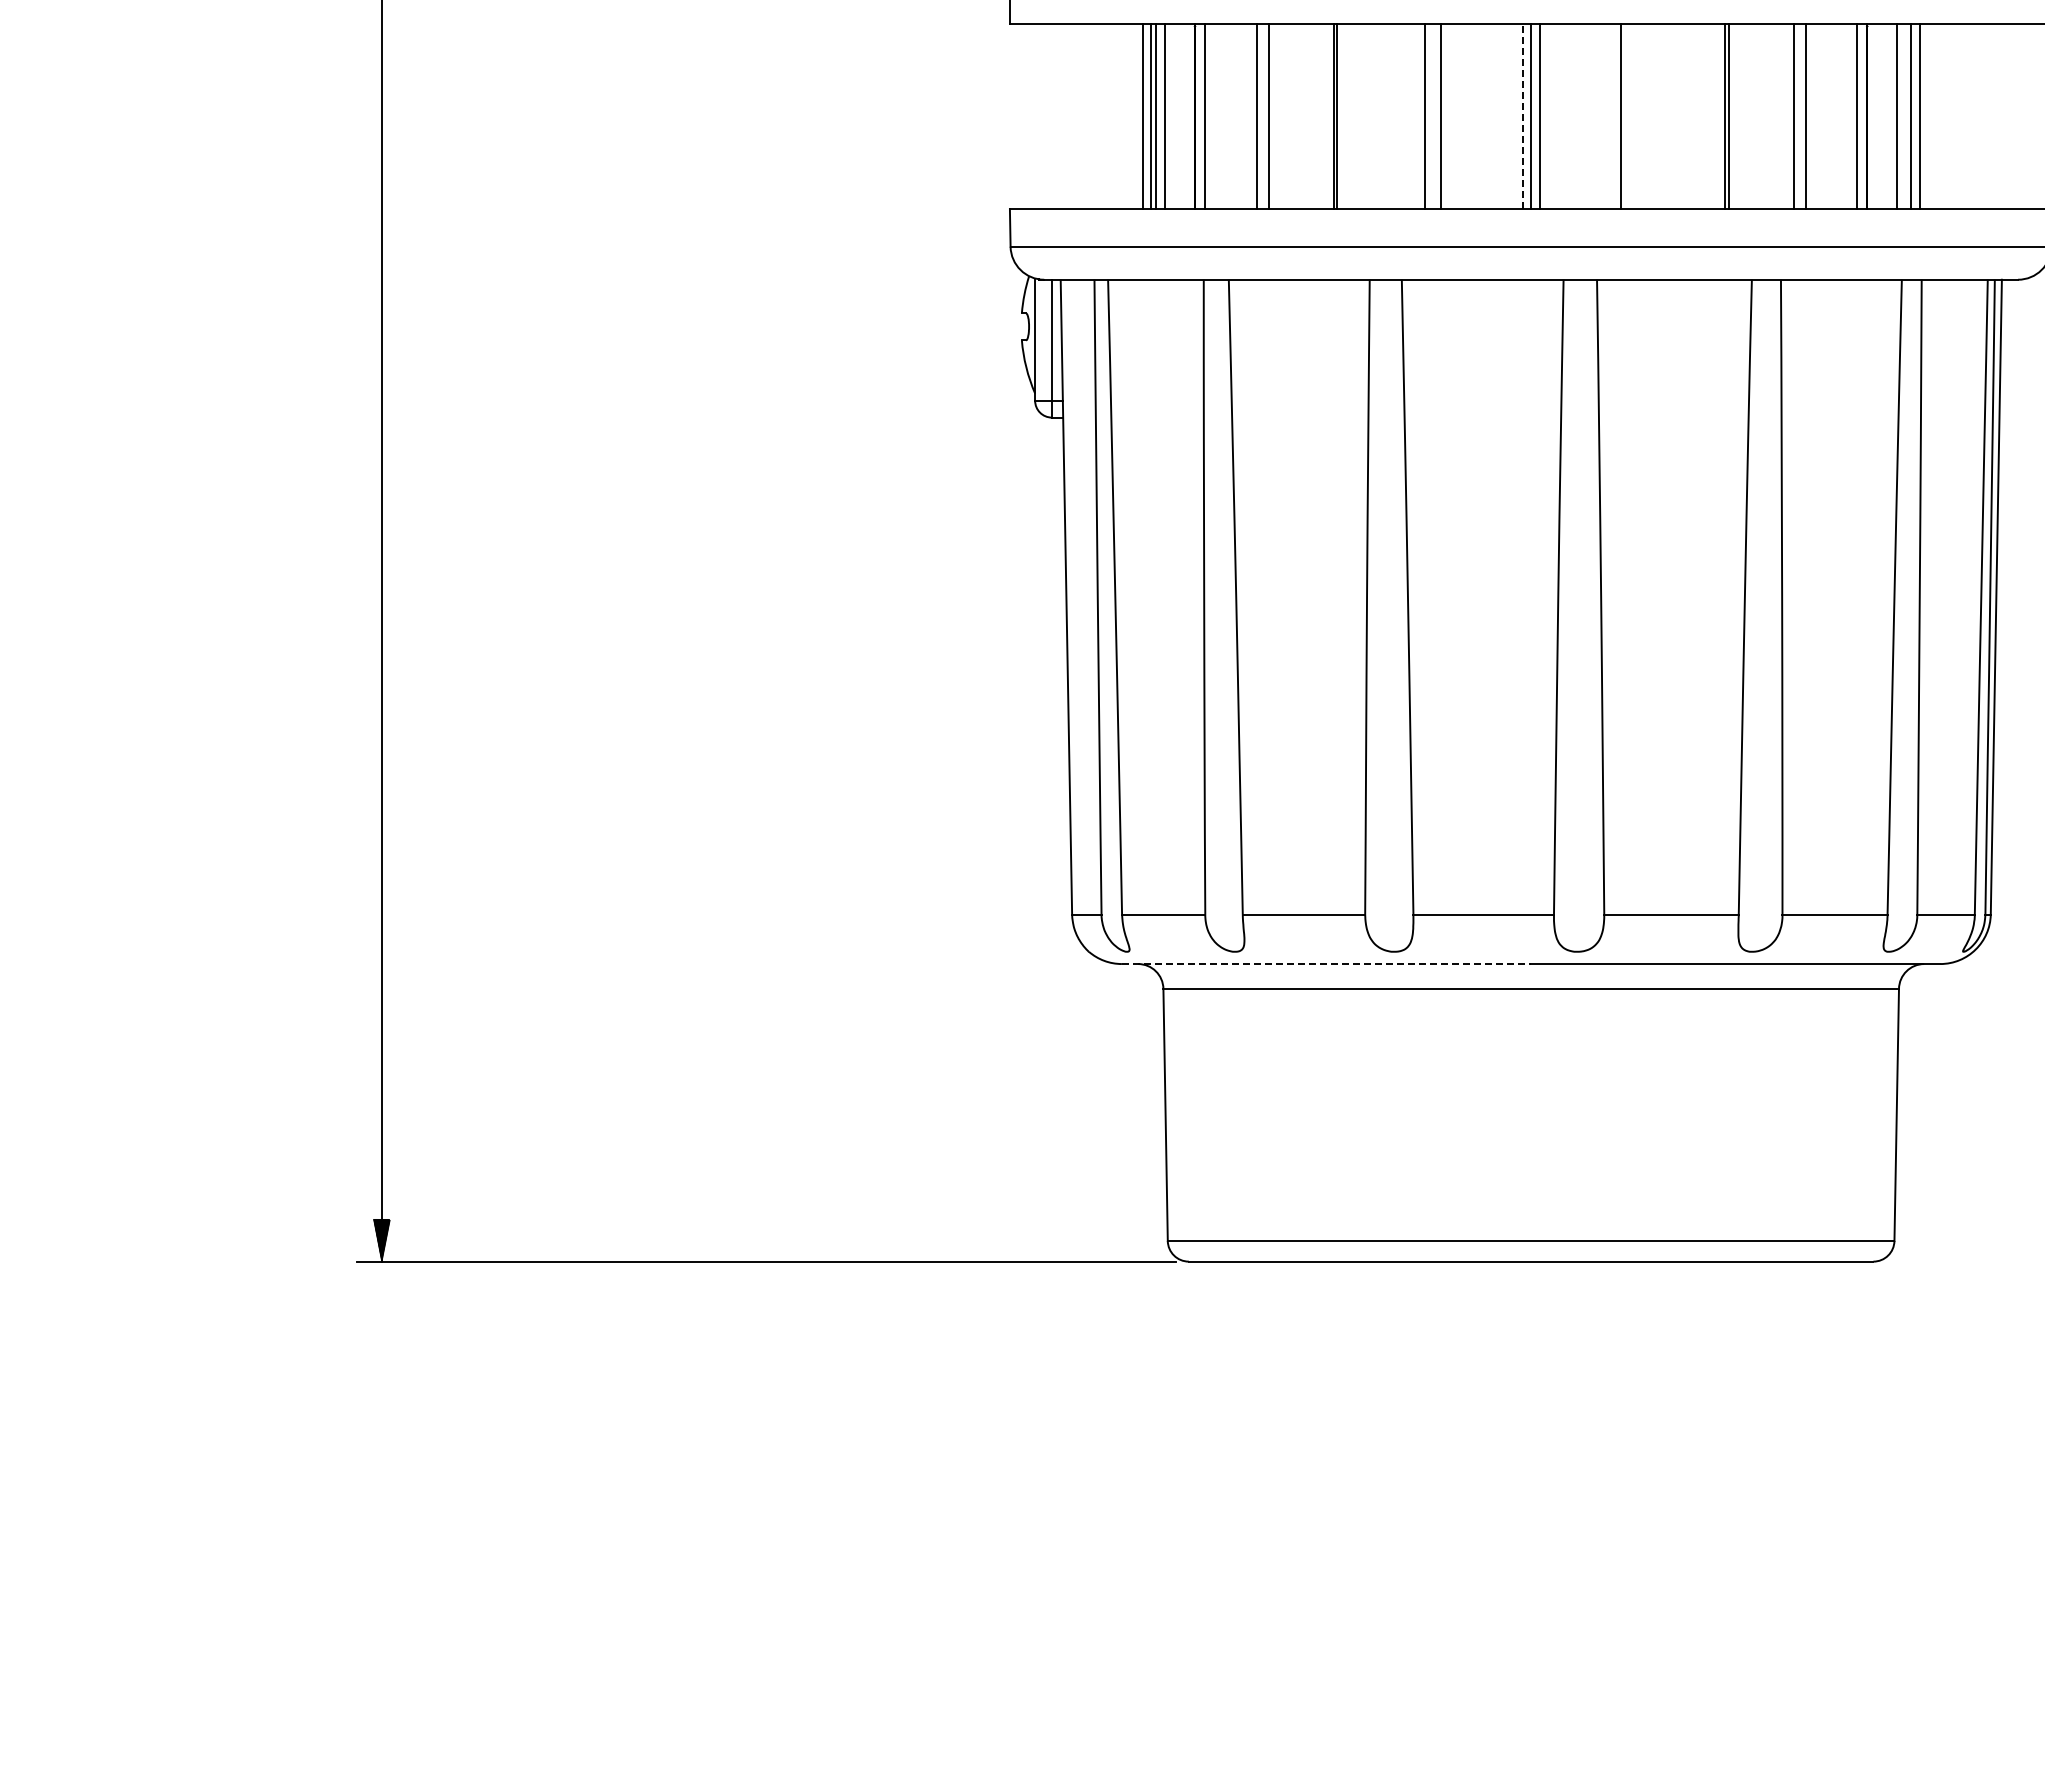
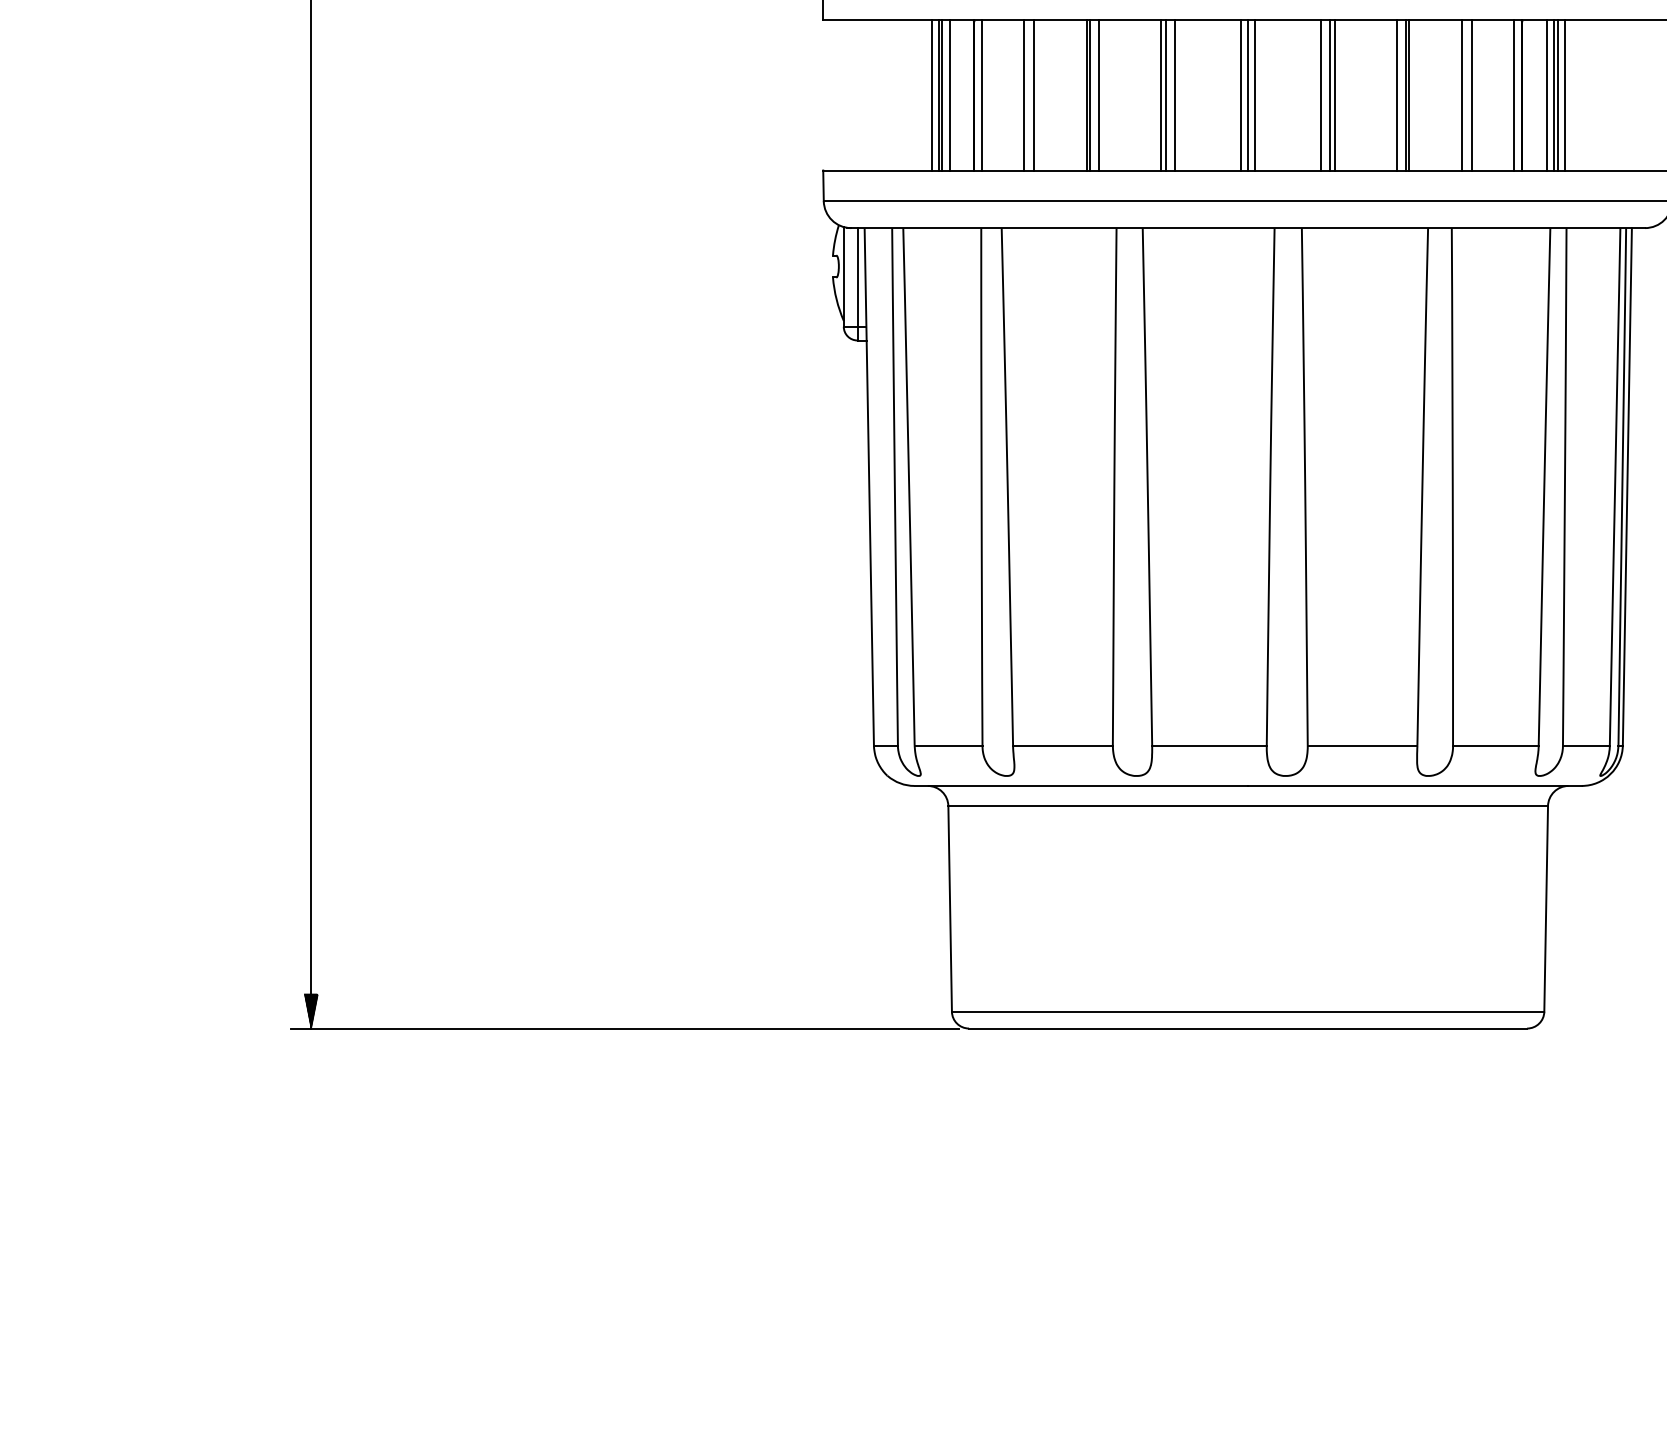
line: (1348, 116) -> (1099, 95), added
line: (1430, 116) -> (1166, 95), added
line: (1522, 116) -> (1241, 95), dashed -> solid
line: (1631, 116) -> (1329, 95), added
line: (1637, 116) -> (1334, 95), added
line: (1713, 116) -> (1396, 95), added
line: (1906, 116) -> (1554, 95), added
line: (1326, 964) -> (1081, 786), dashed -> solid

